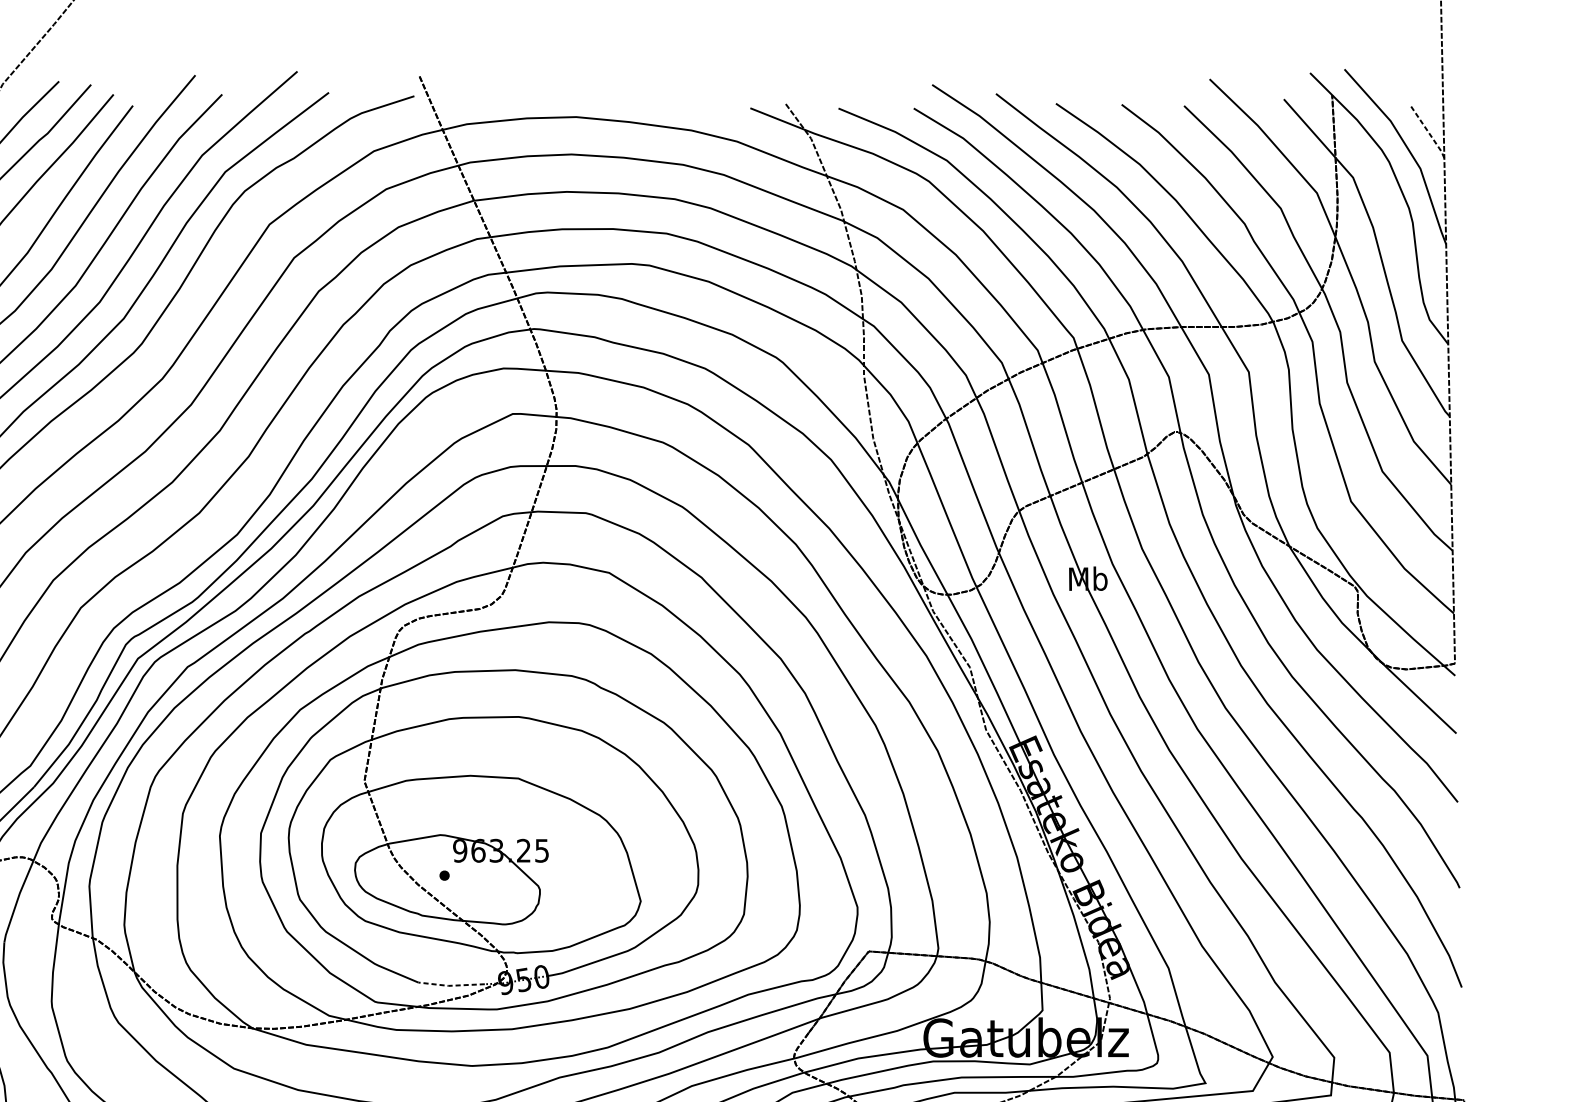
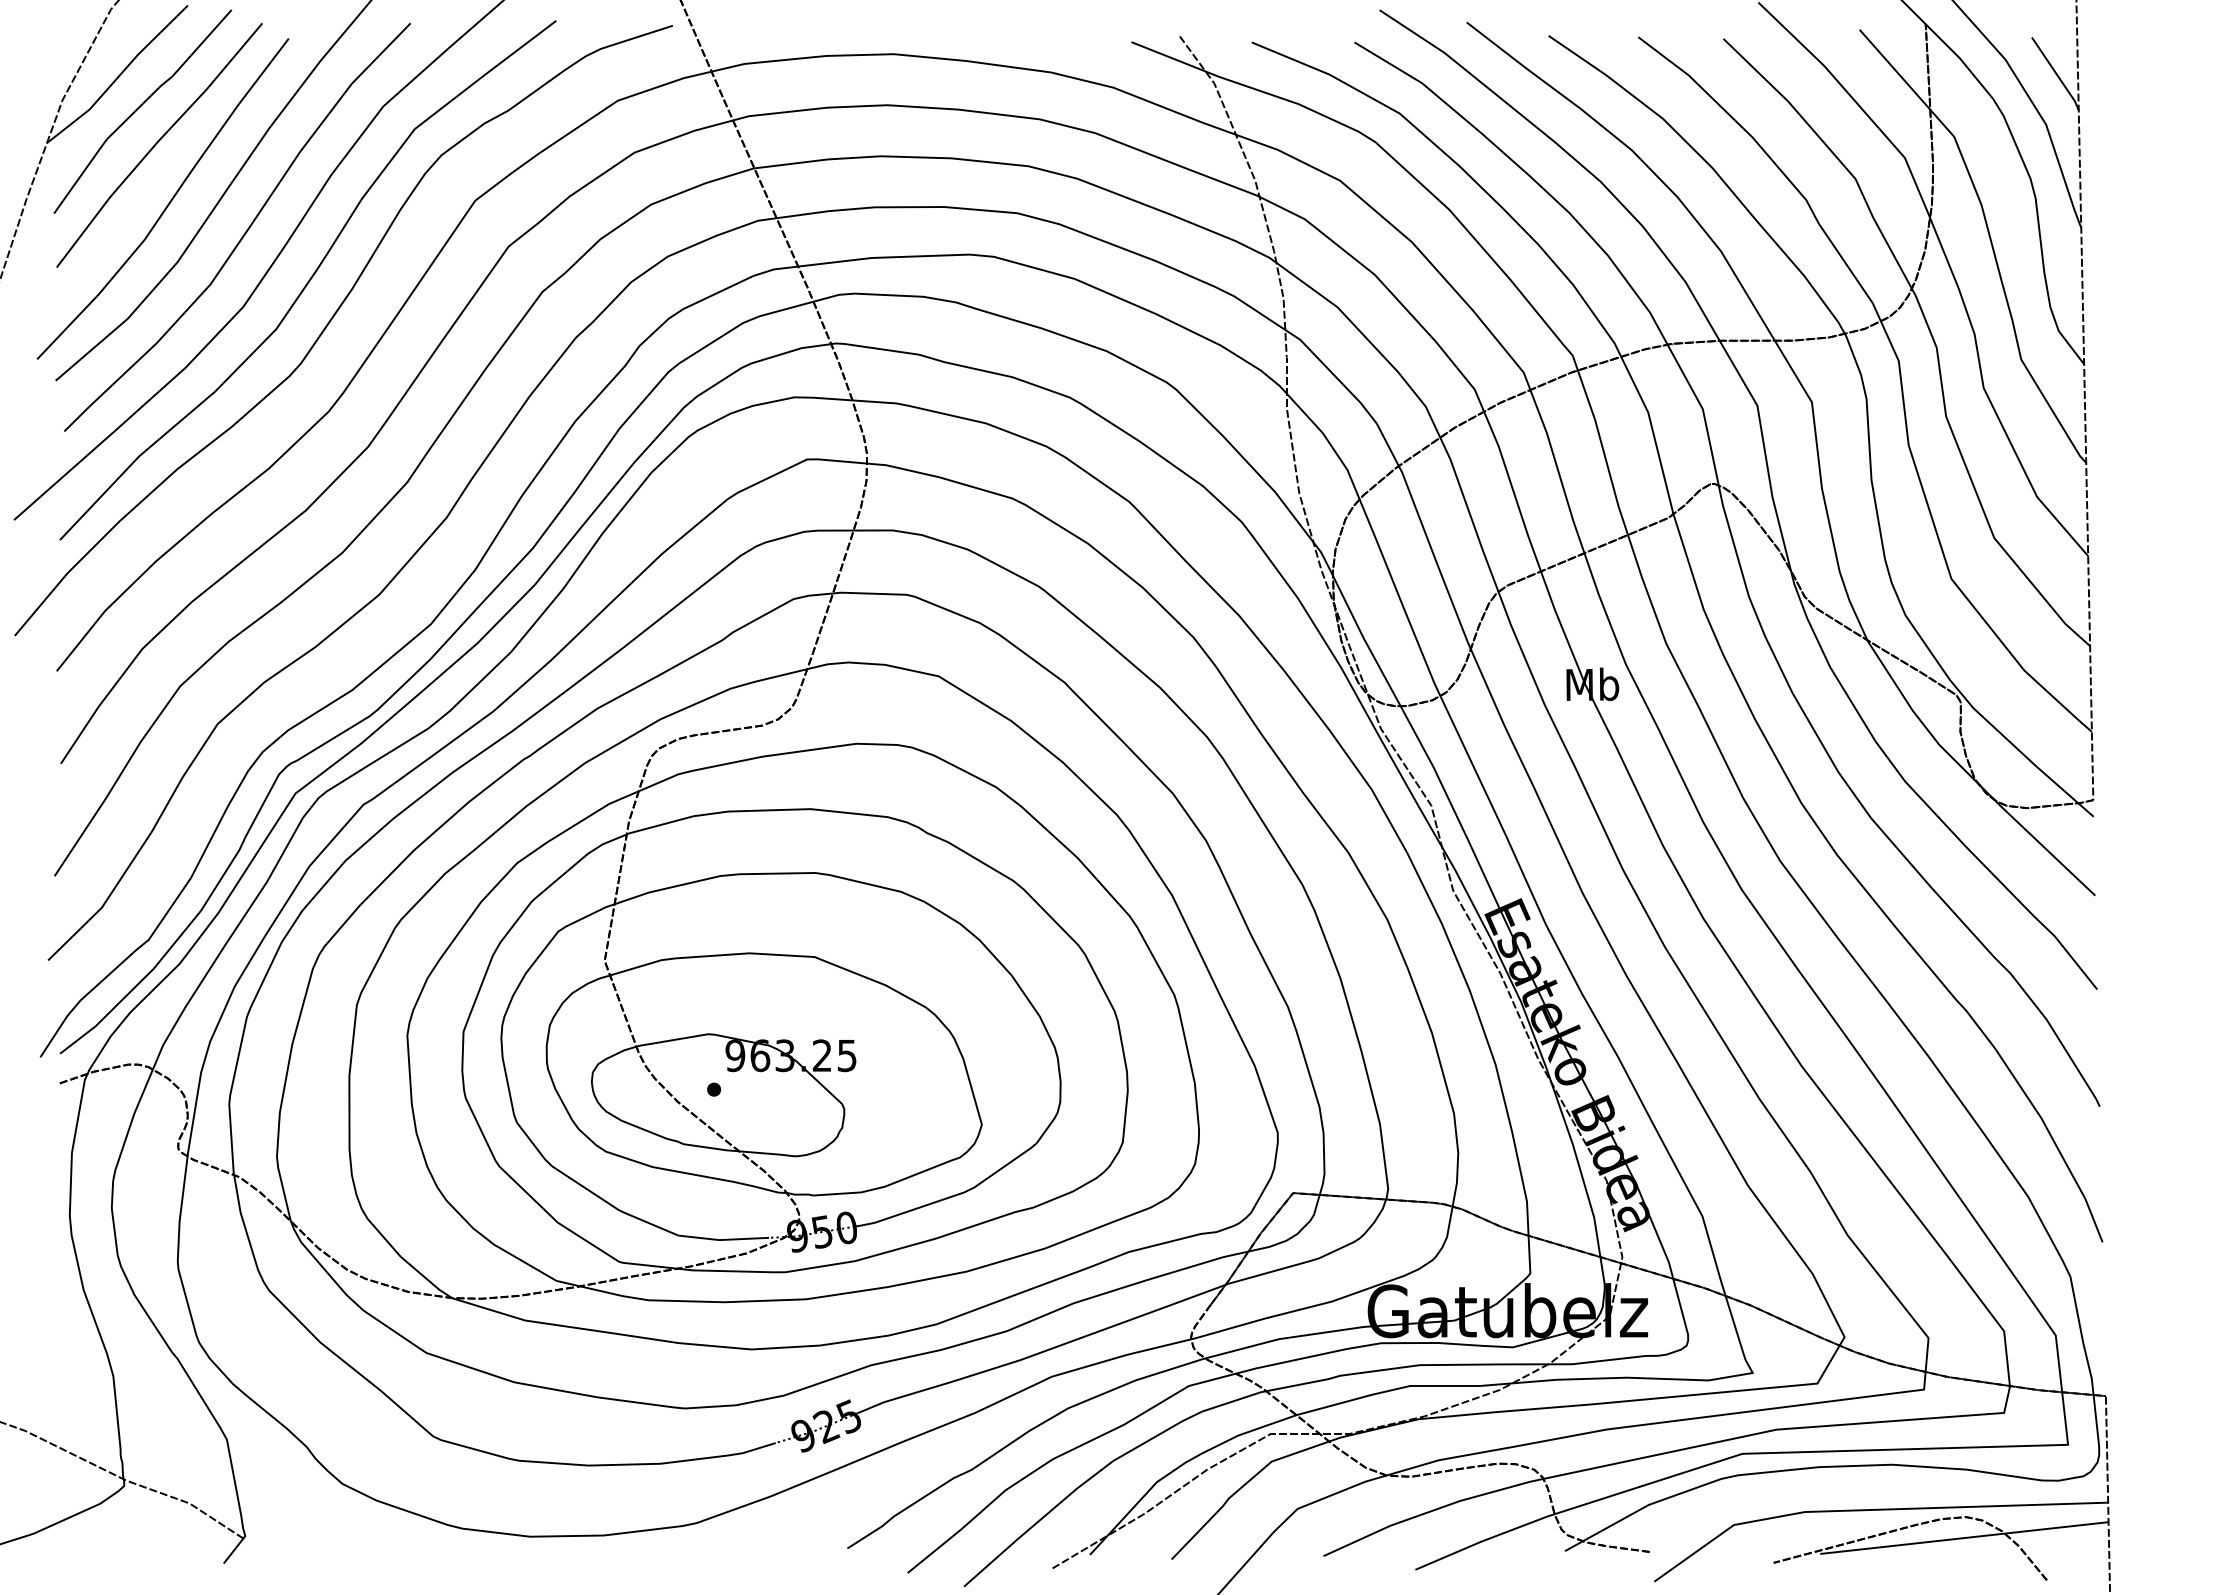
line: (1428, 131) -> (2056, 73), dashed -> solid
line: (450, 985) -> (722, 1239), dashed -> solid

